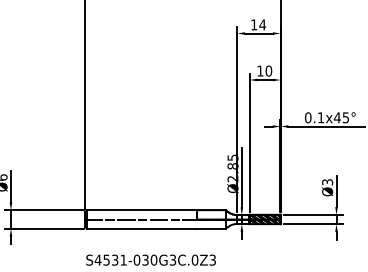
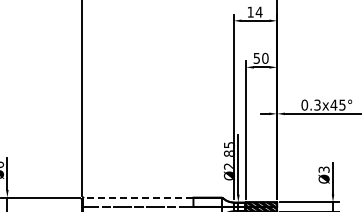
text: (260, 70) -> (256, 57), 10 -> 50
text: (320, 117) -> (317, 104), 0.1x45° -> 0.3x45°
line: (141, 210) -> (137, 197), solid -> dashed

